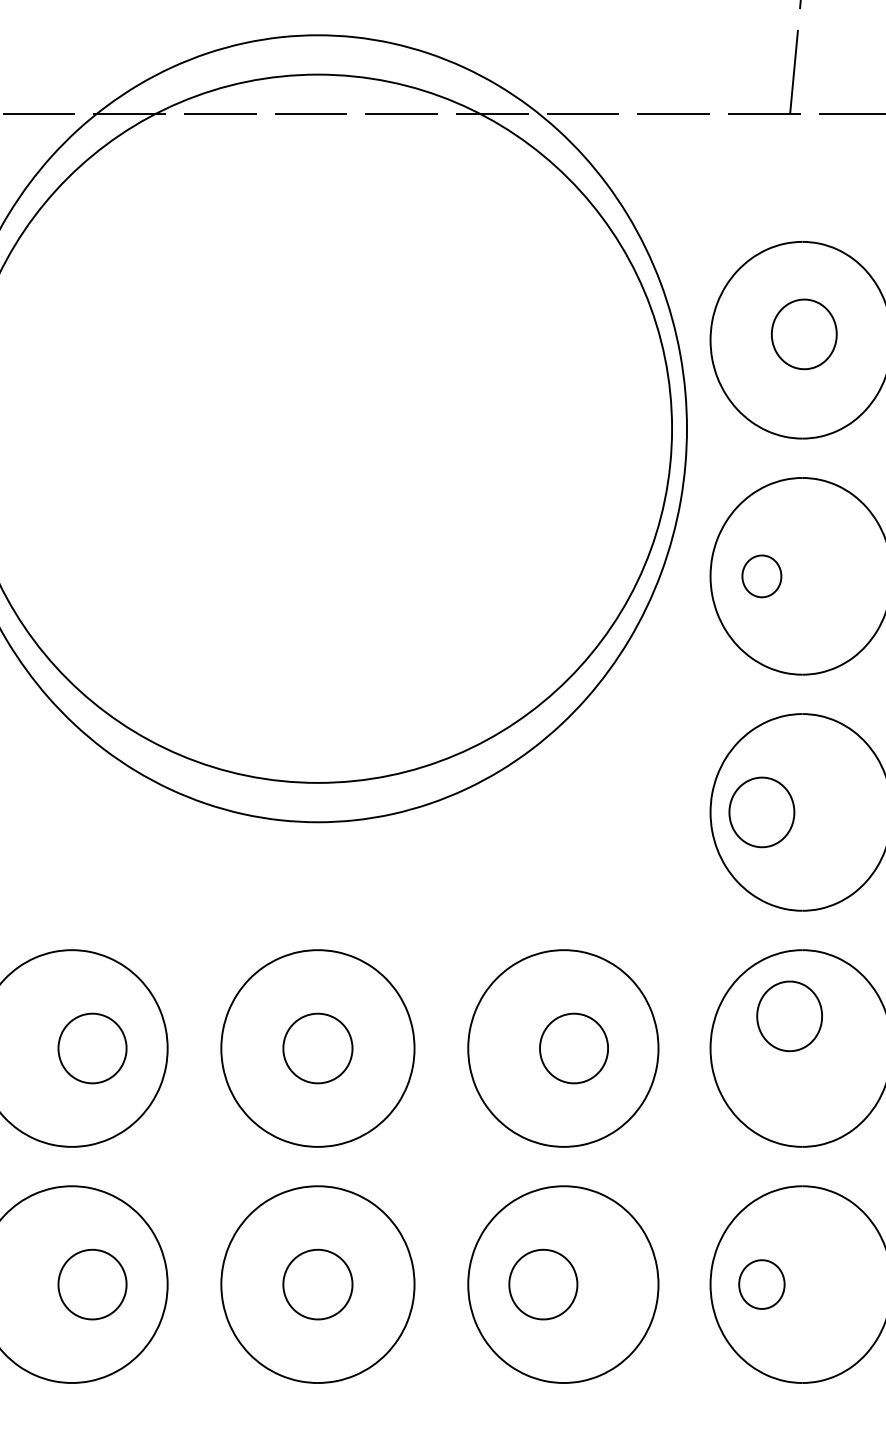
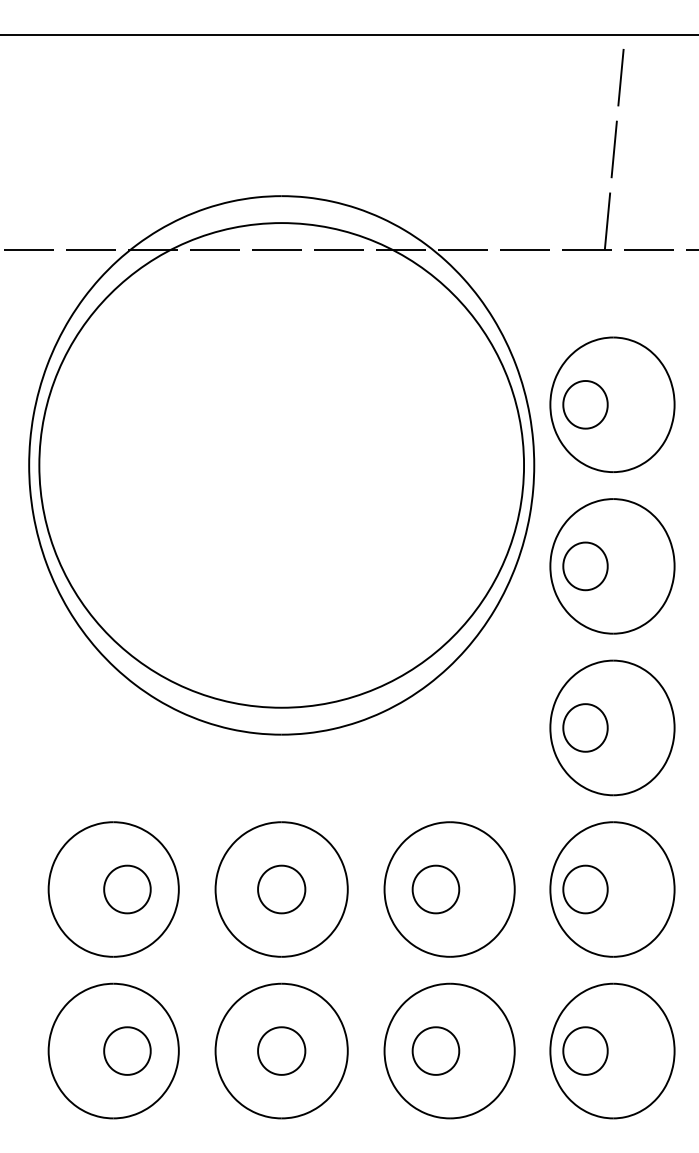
part: (804, 333) -> (585, 404), moved
part: (761, 576) -> (585, 566), size x1.67
part: (789, 1016) -> (585, 889), moved
part: (573, 1048) -> (435, 889), moved
part: (761, 1283) -> (585, 1050), size x1.43

